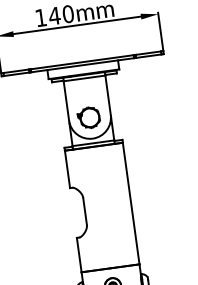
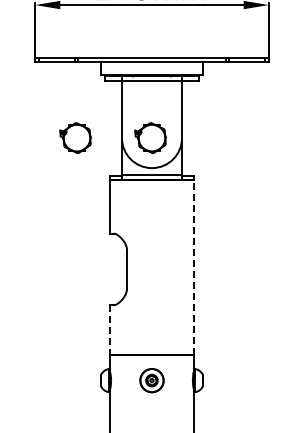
part: (36, 125) -> (75, 138), added
line: (131, 203) -> (193, 267), solid -> dashed
line: (79, 255) -> (110, 330), solid -> dashed

